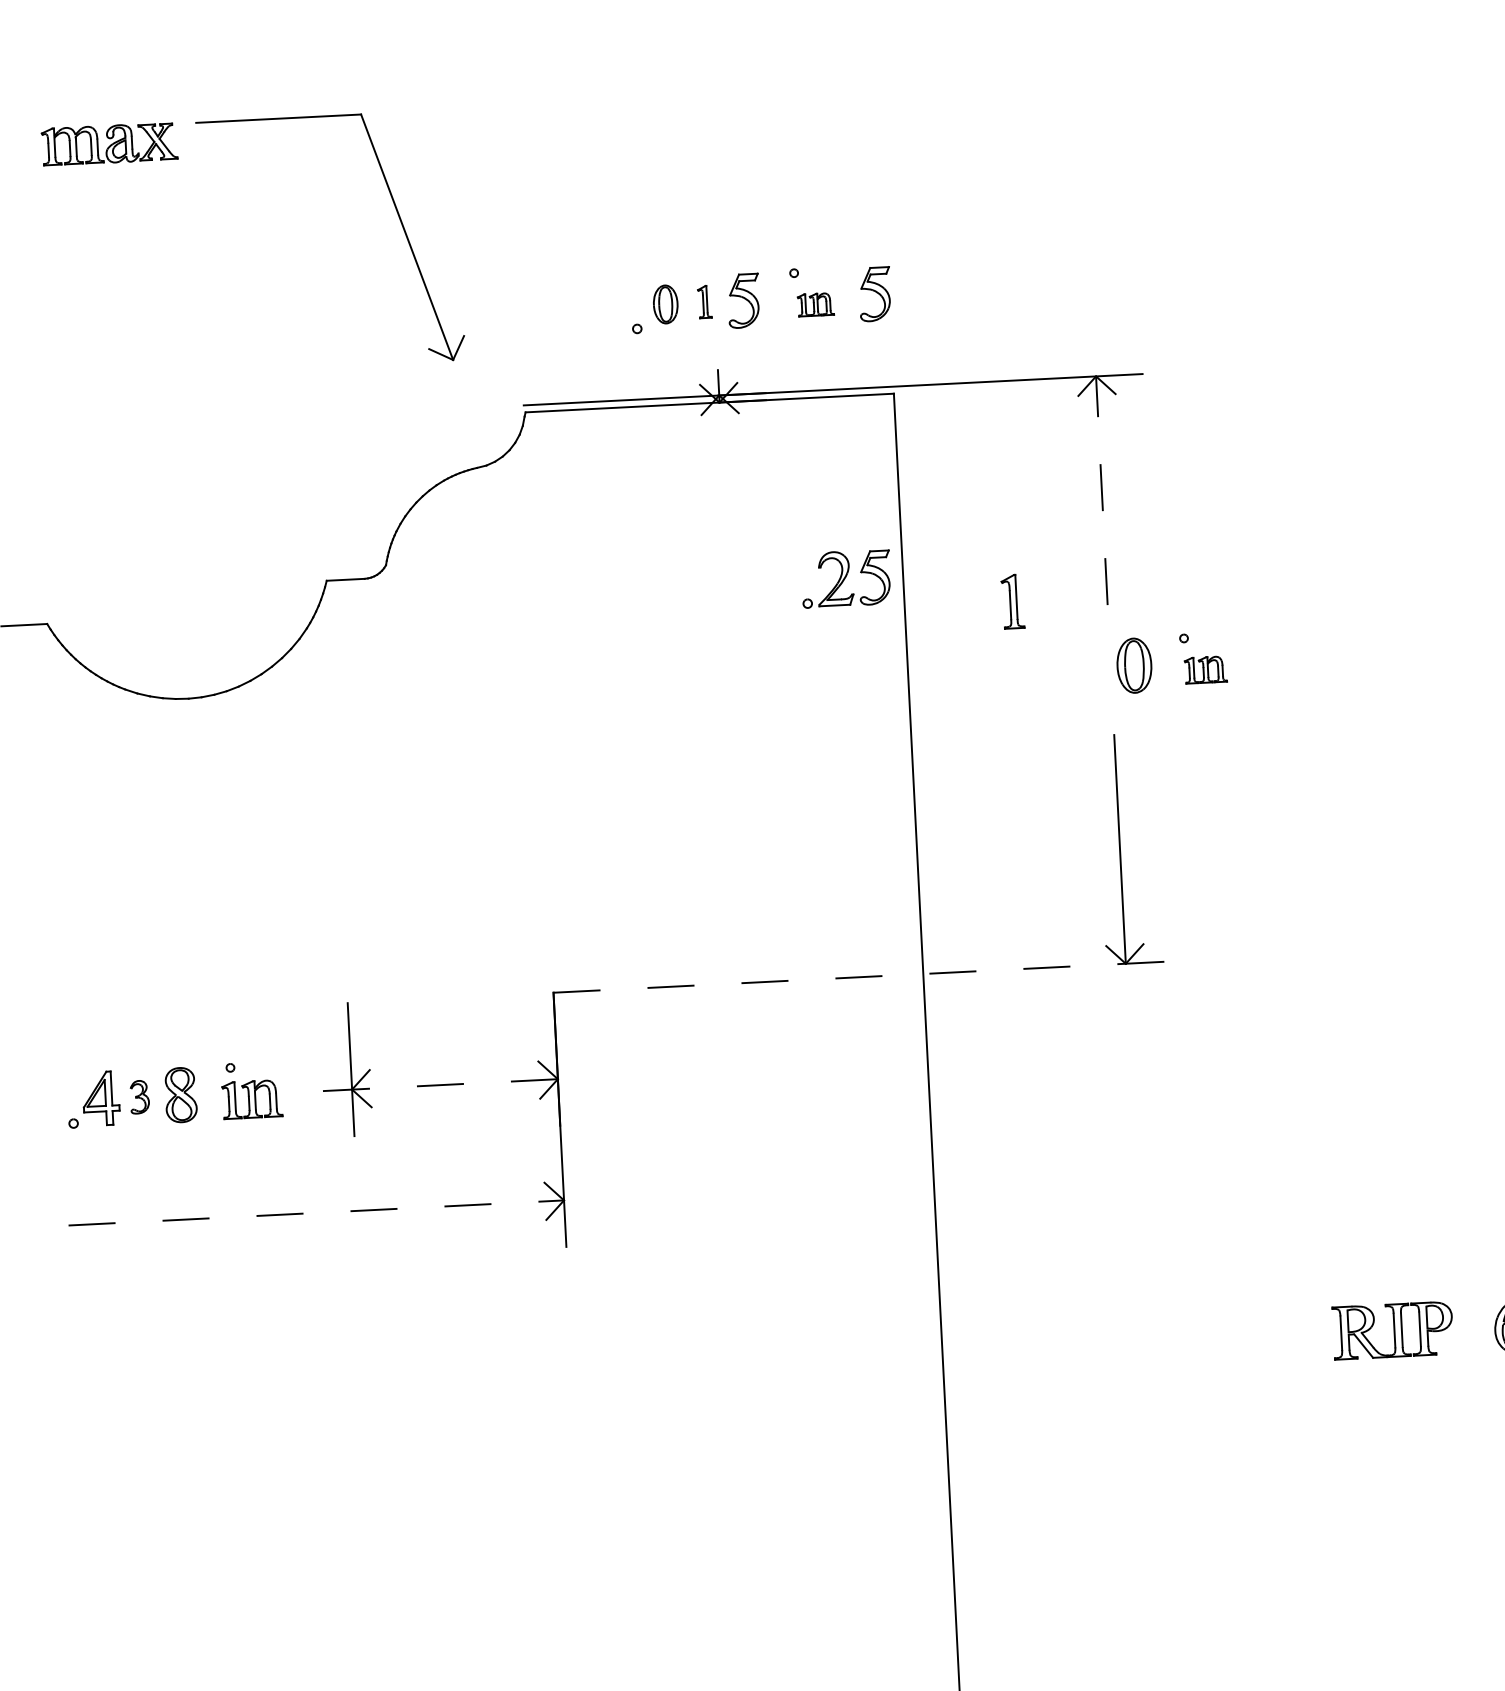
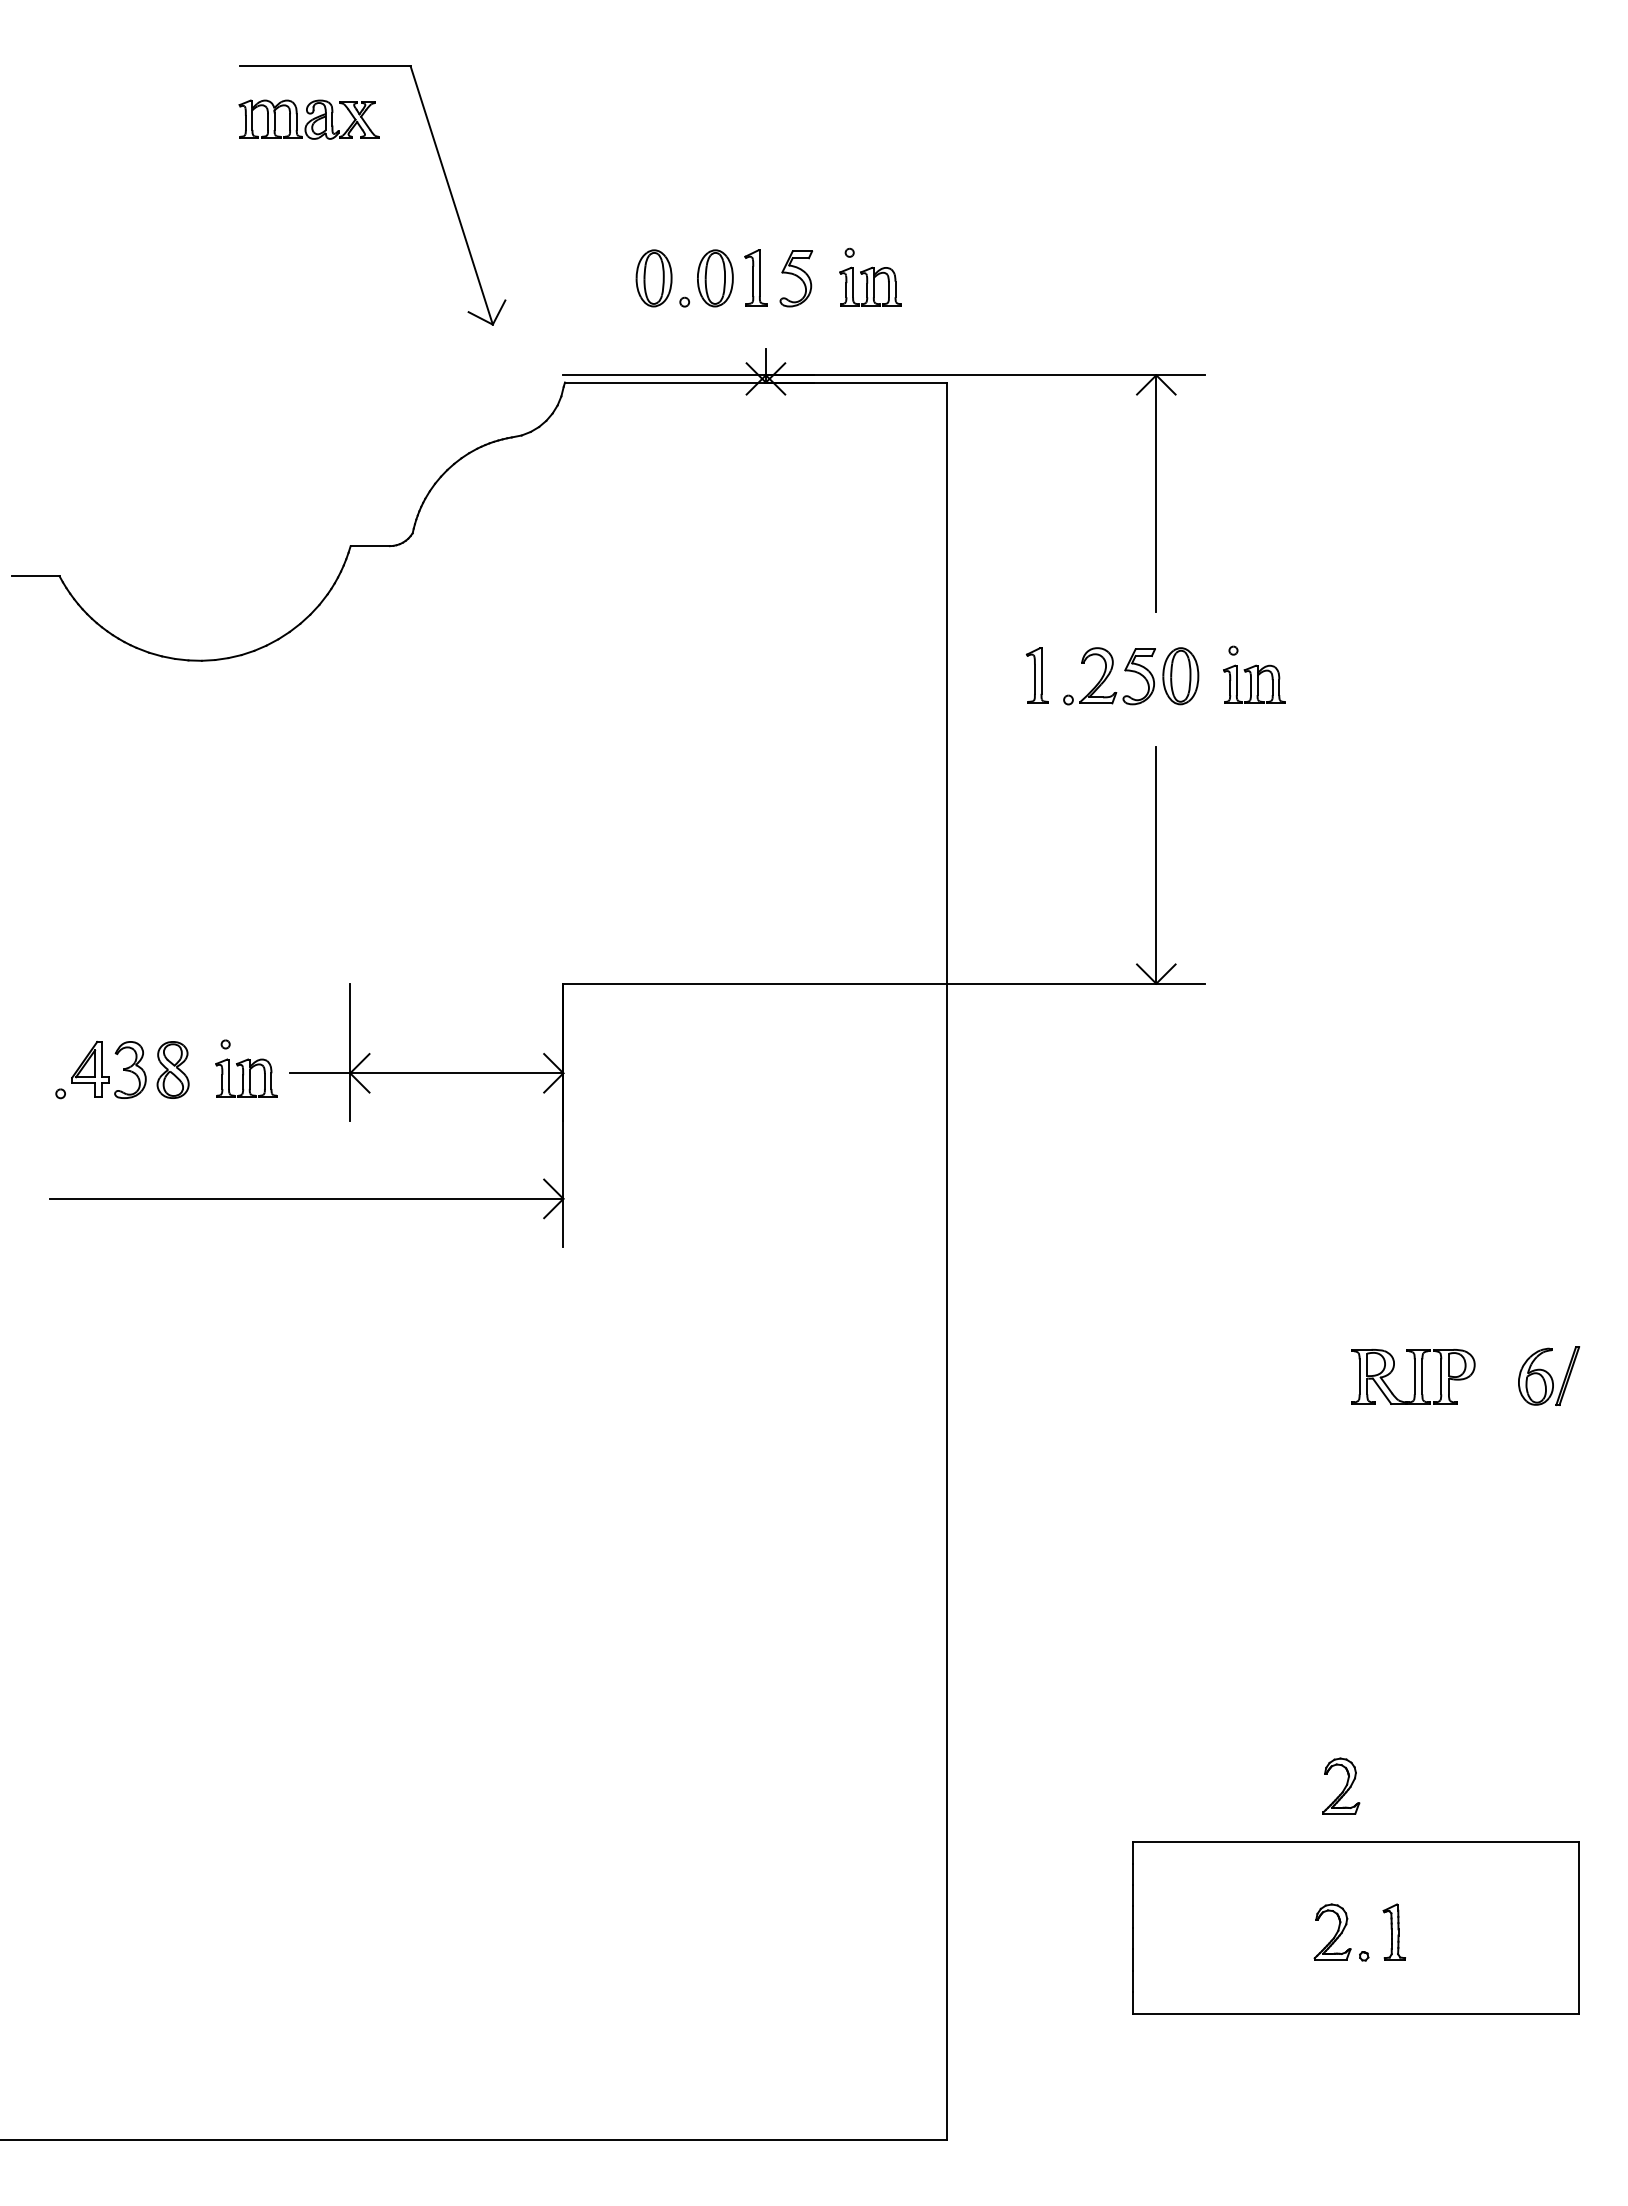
part: (108, 144) -> (308, 119), moved
part: (875, 293) -> (932, 278), removed
part: (704, 301) -> (755, 277), size x1.67
part: (665, 304) -> (715, 278), size x1.43
part: (815, 304) -> (870, 286), size x1.67
part: (605, 307) -> (653, 278), added
line: (1102, 490) -> (1156, 493), dashed -> solid
part: (846, 578) -> (1109, 676), moved
part: (1011, 601) -> (1036, 675), moved
part: (1205, 669) -> (1254, 683), size x1.43
line: (862, 976) -> (883, 983), dashed -> solid
line: (425, 1086) -> (426, 1073), dashed -> solid
part: (139, 1096) -> (130, 1069), size x1.67
line: (316, 1212) -> (306, 1198), dashed -> solid

